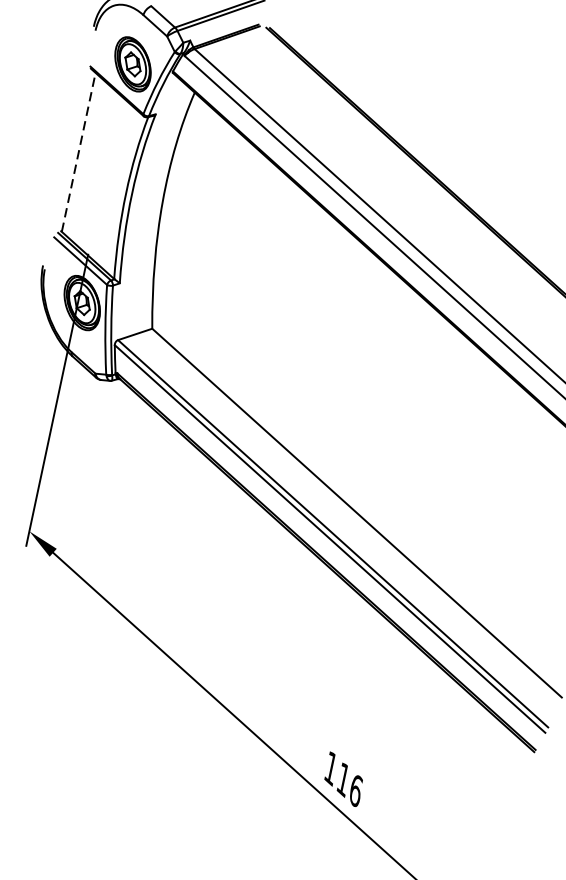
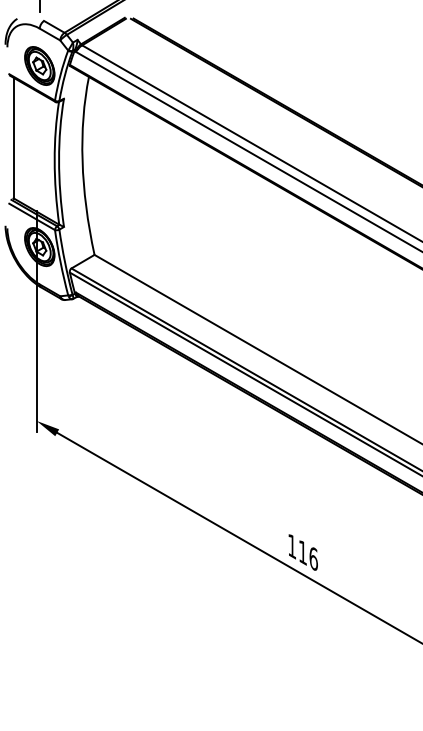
line: (78, 151) -> (13, 137), dashed -> solid

